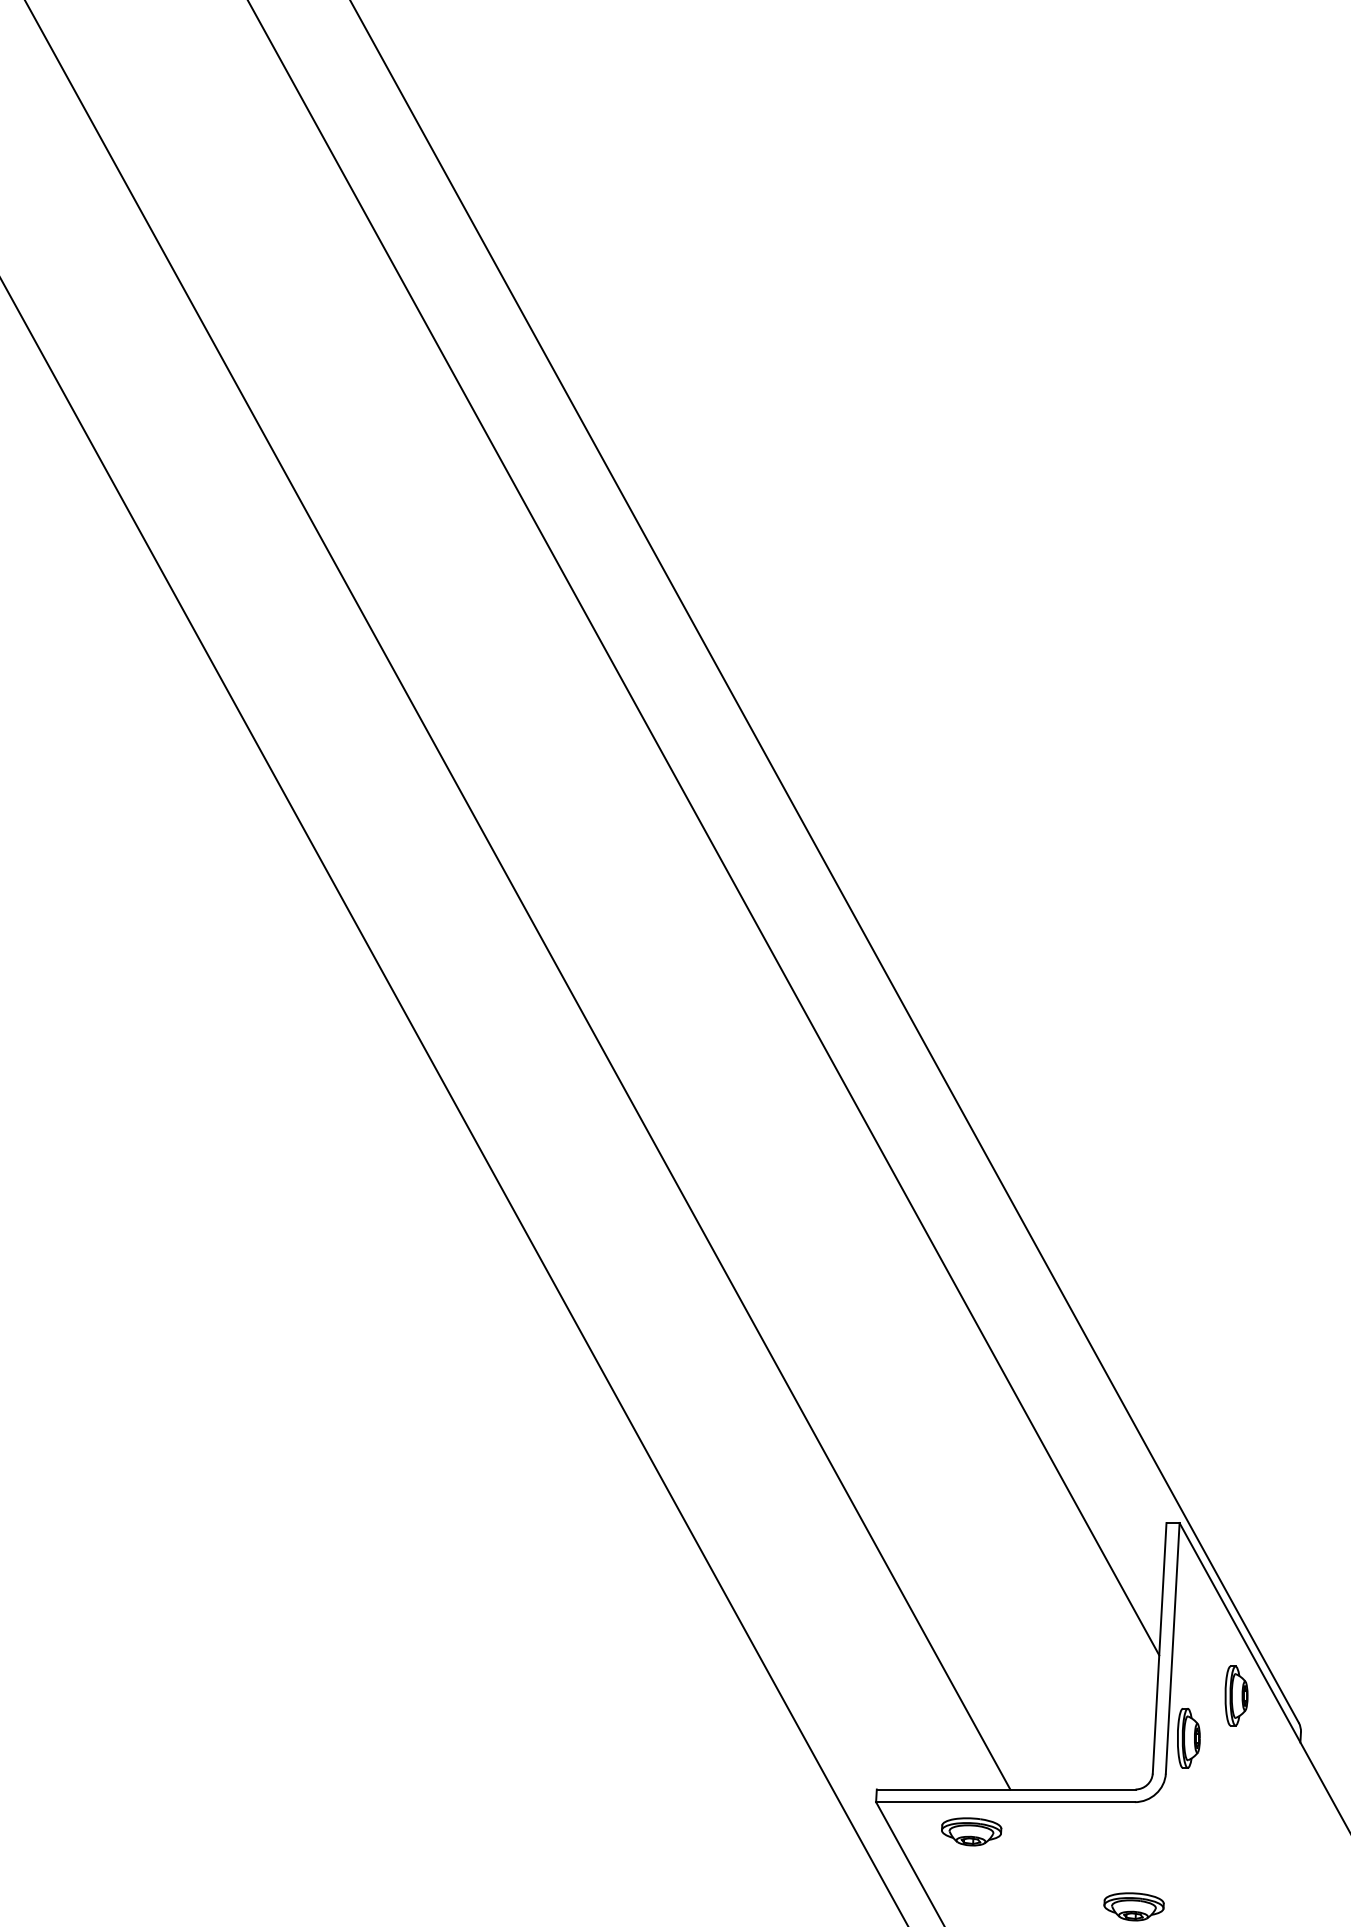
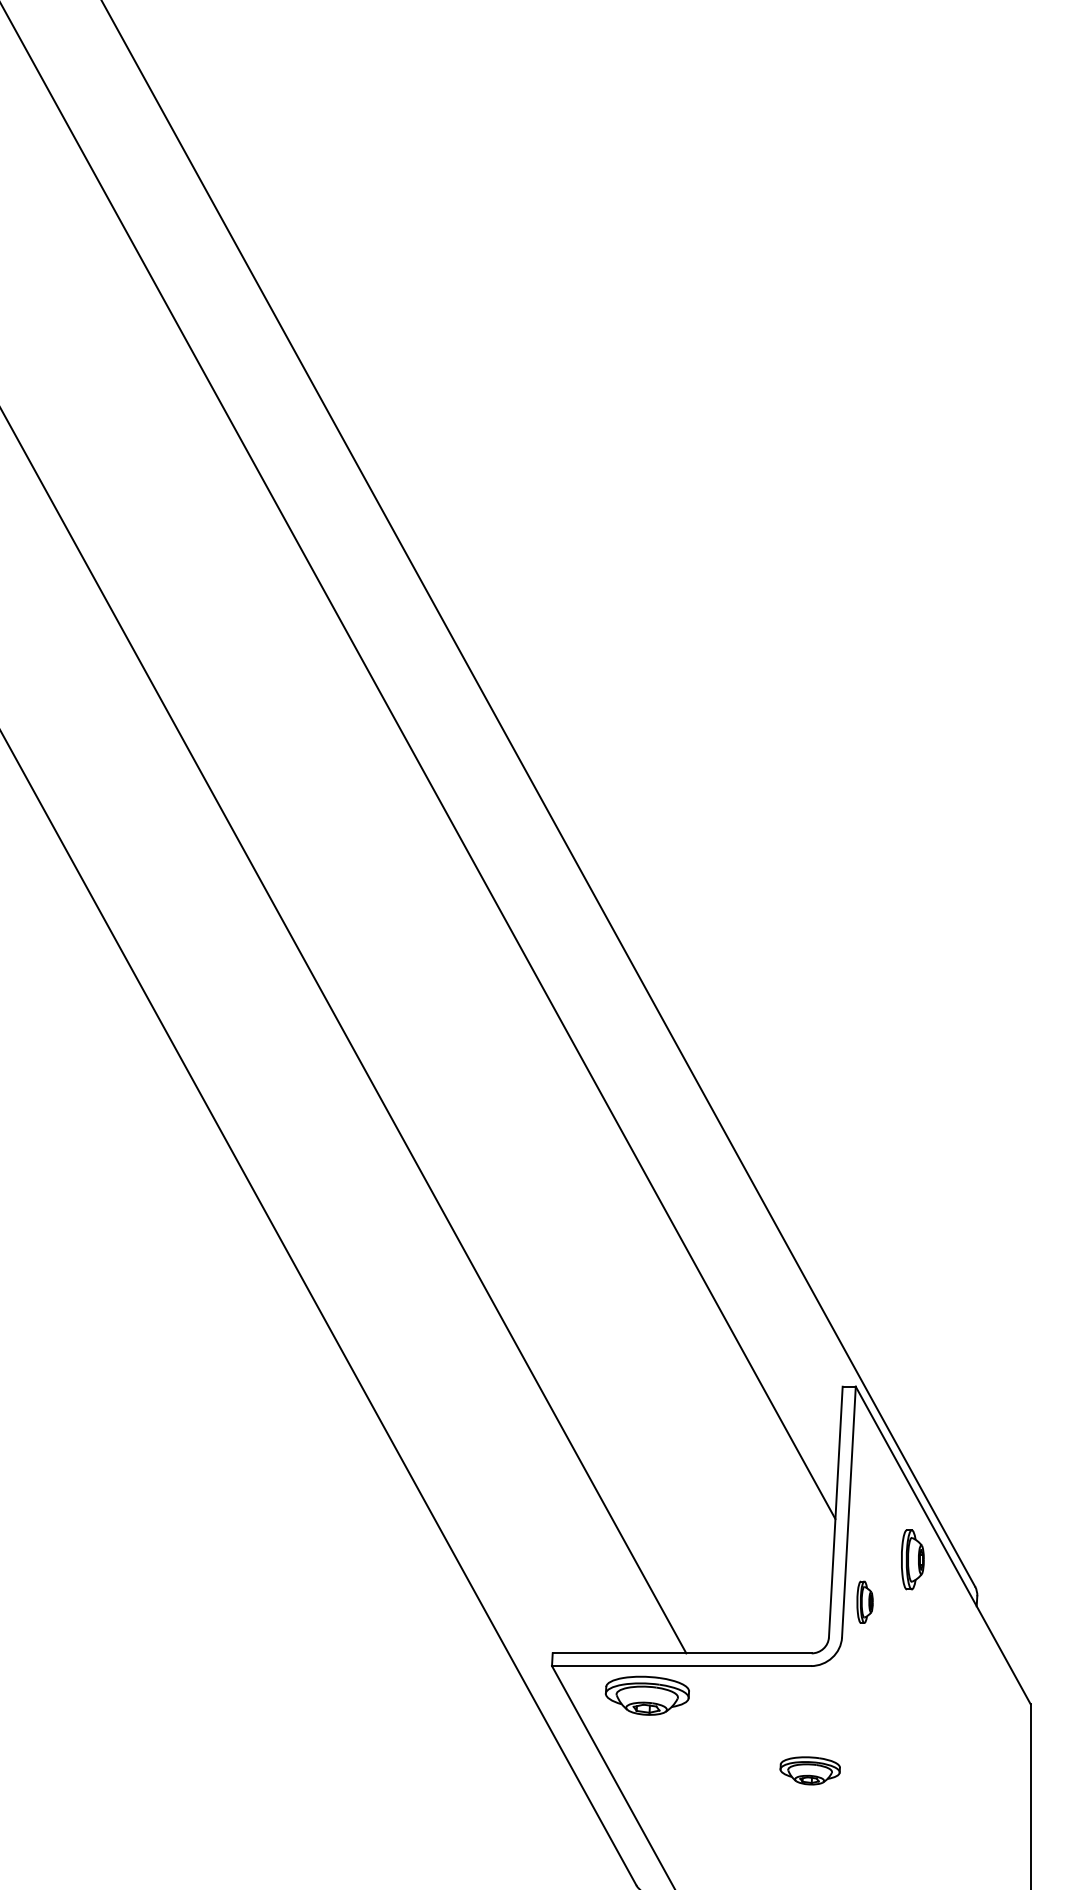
part: (1188, 1738) -> (864, 1602), size x0.7
part: (971, 1831) -> (647, 1695), size x1.4

